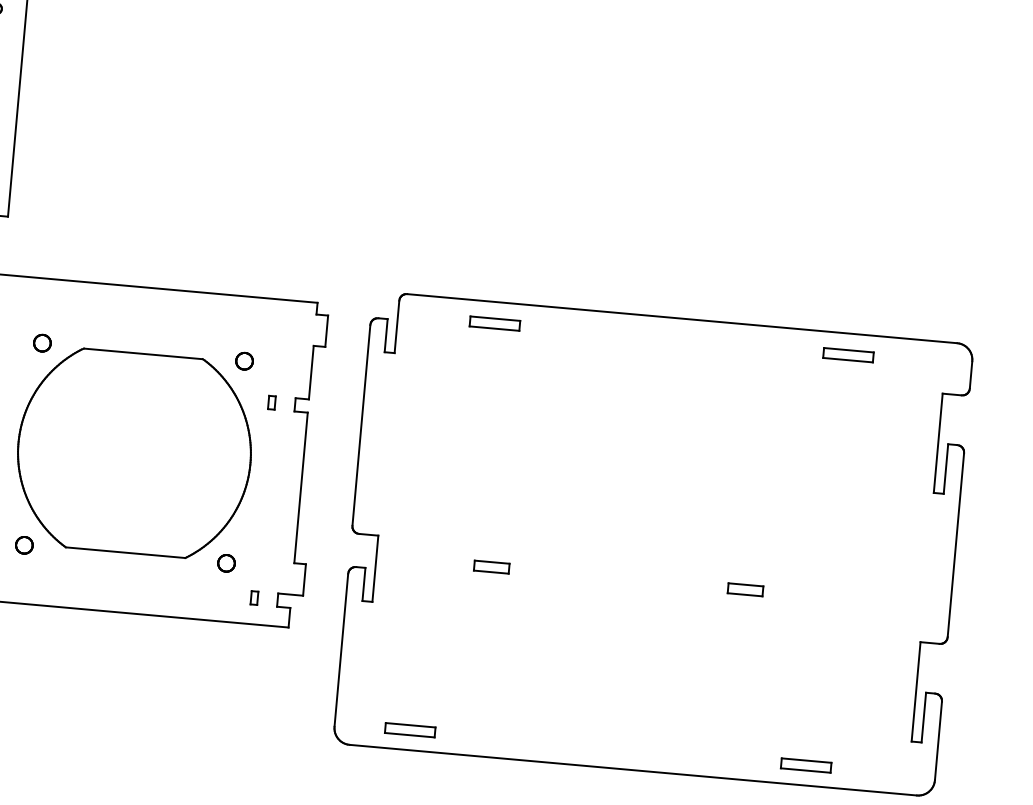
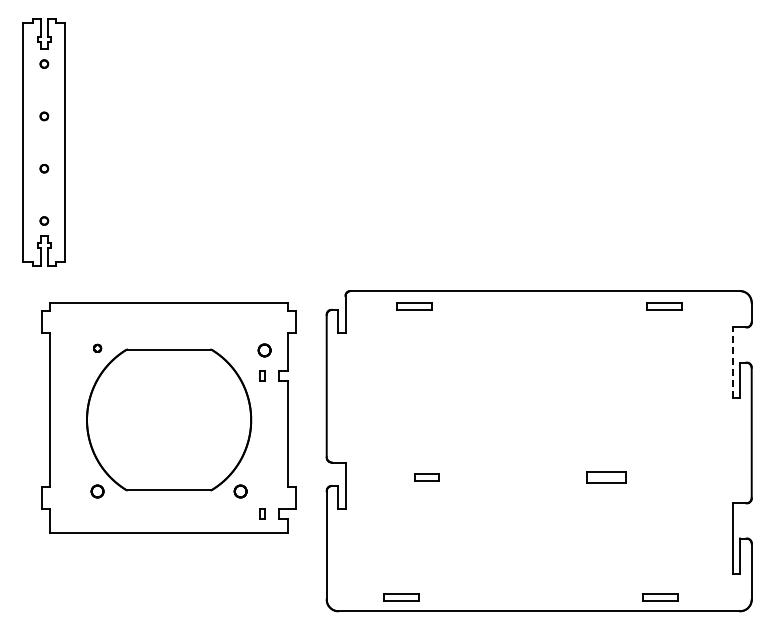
part: (42, 343) -> (97, 348), size x0.6
part: (244, 361) -> (264, 350), moved
line: (937, 443) -> (732, 362), solid -> dashed
part: (745, 589) -> (606, 477), size x1.6
part: (410, 730) -> (401, 597), moved

